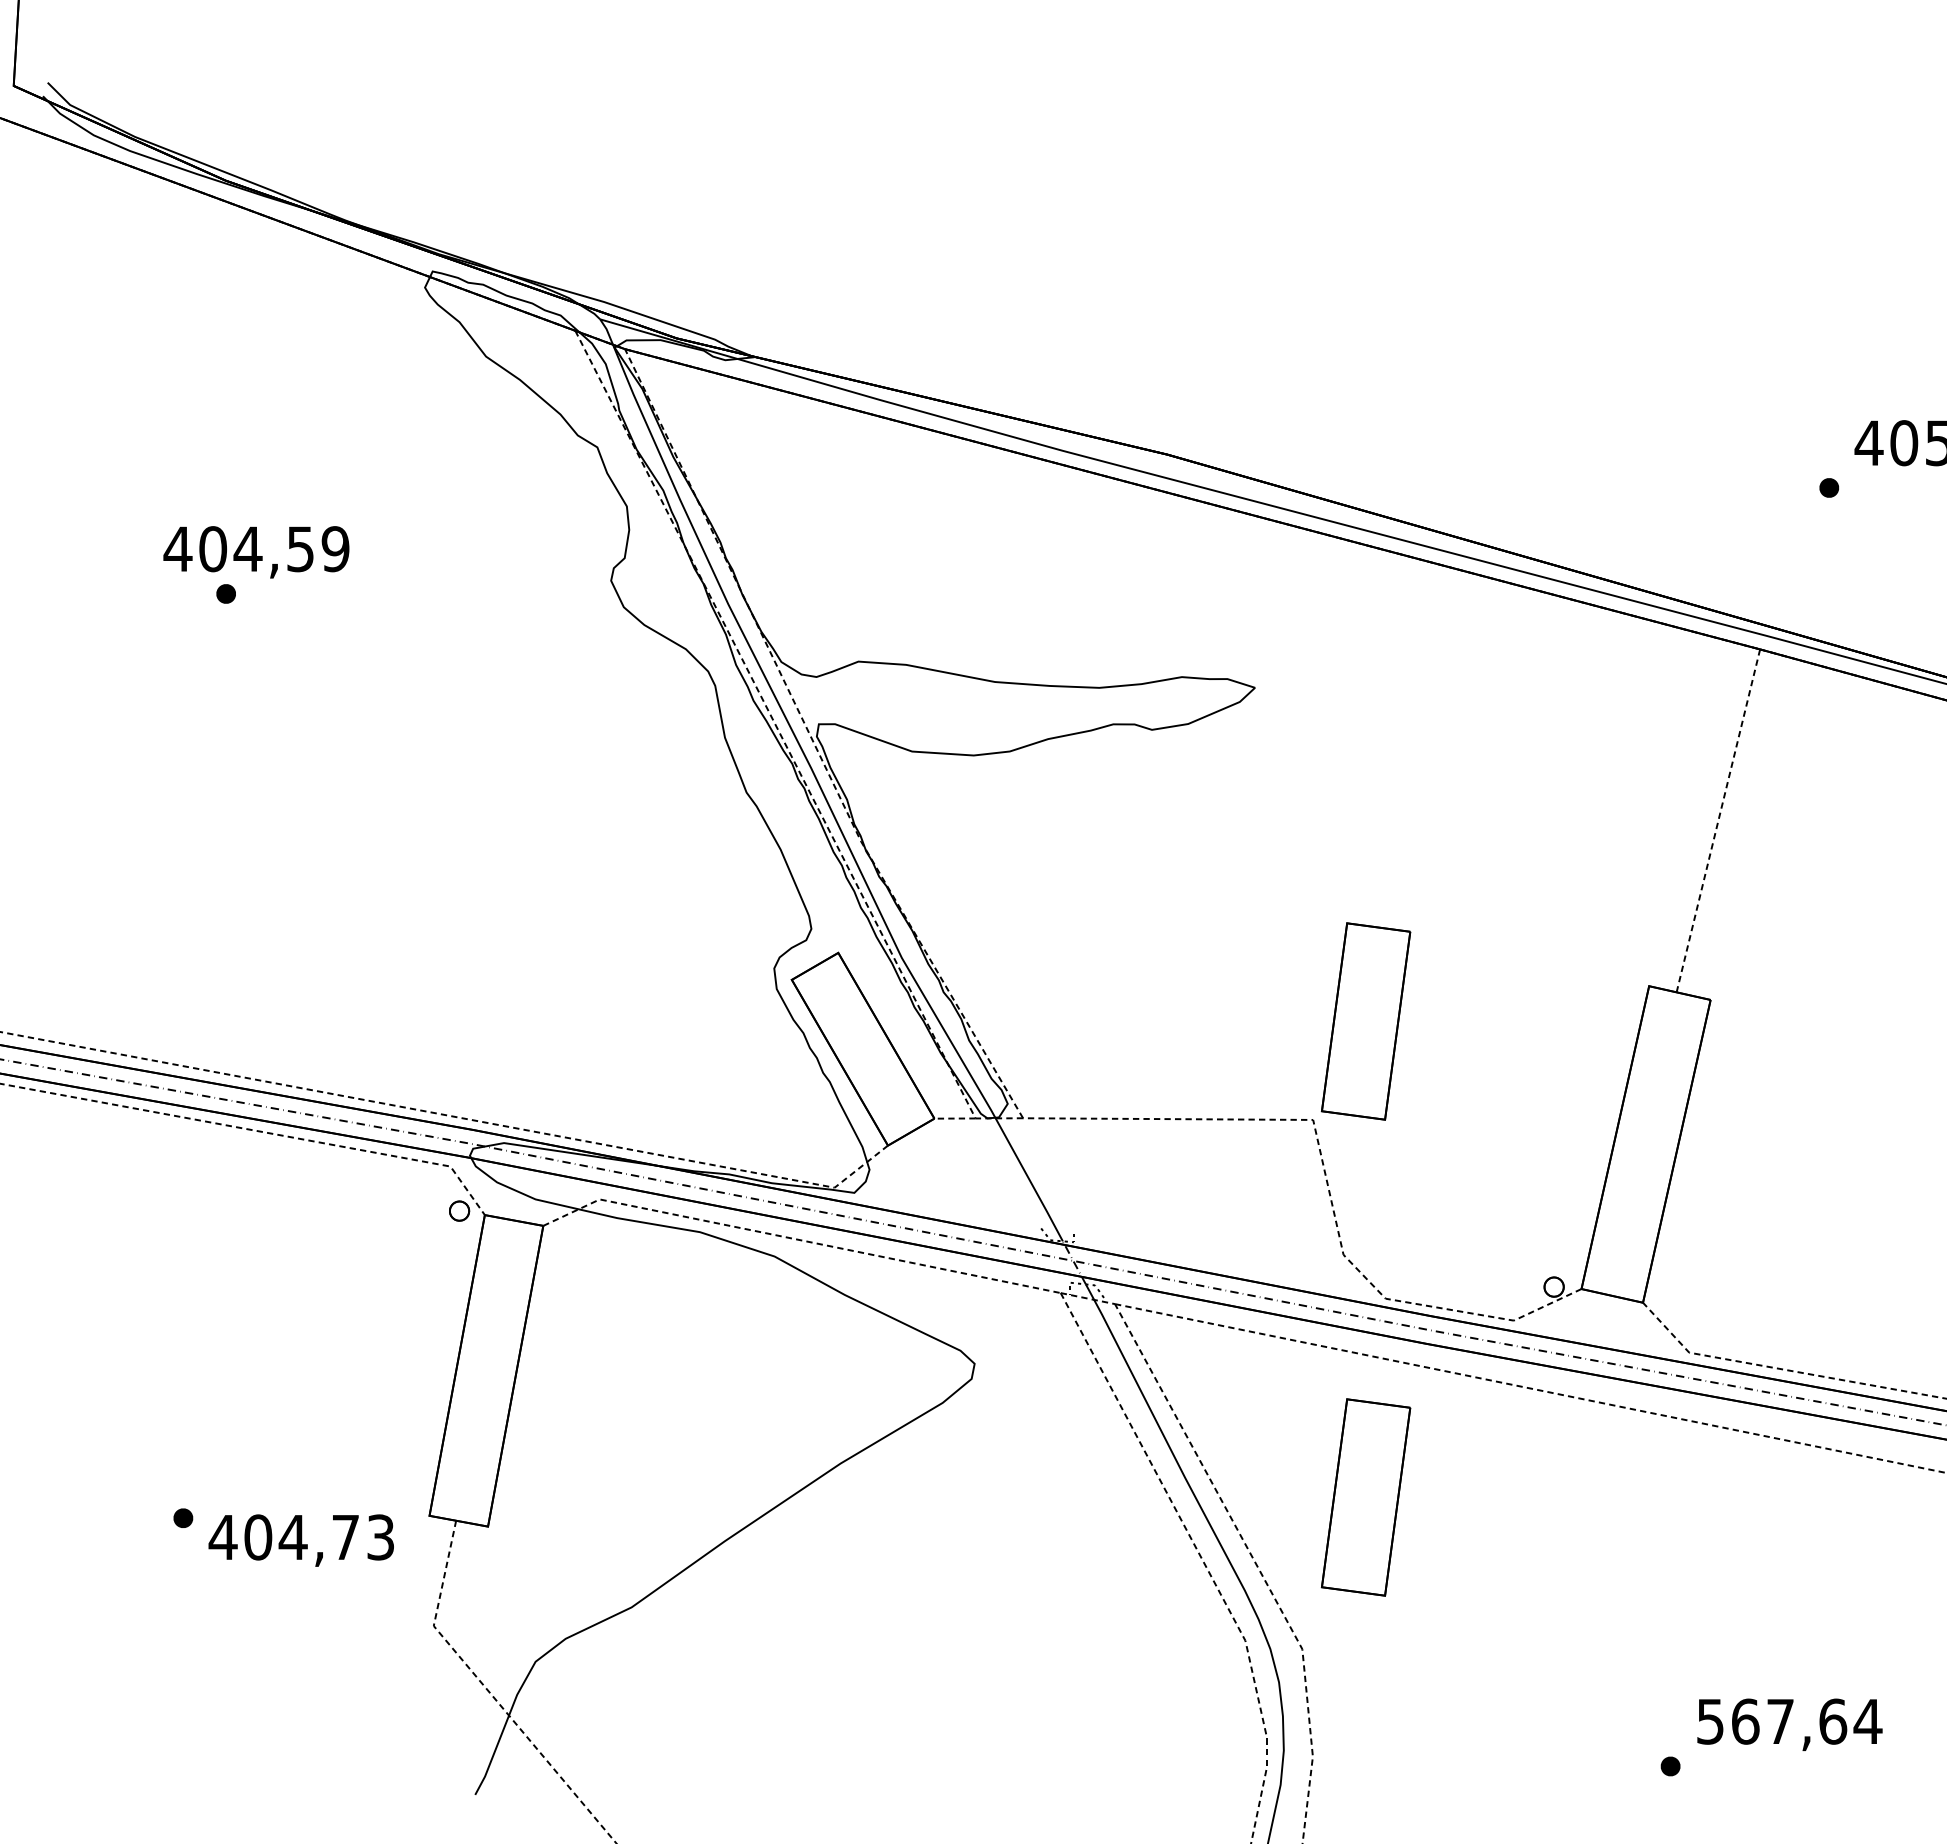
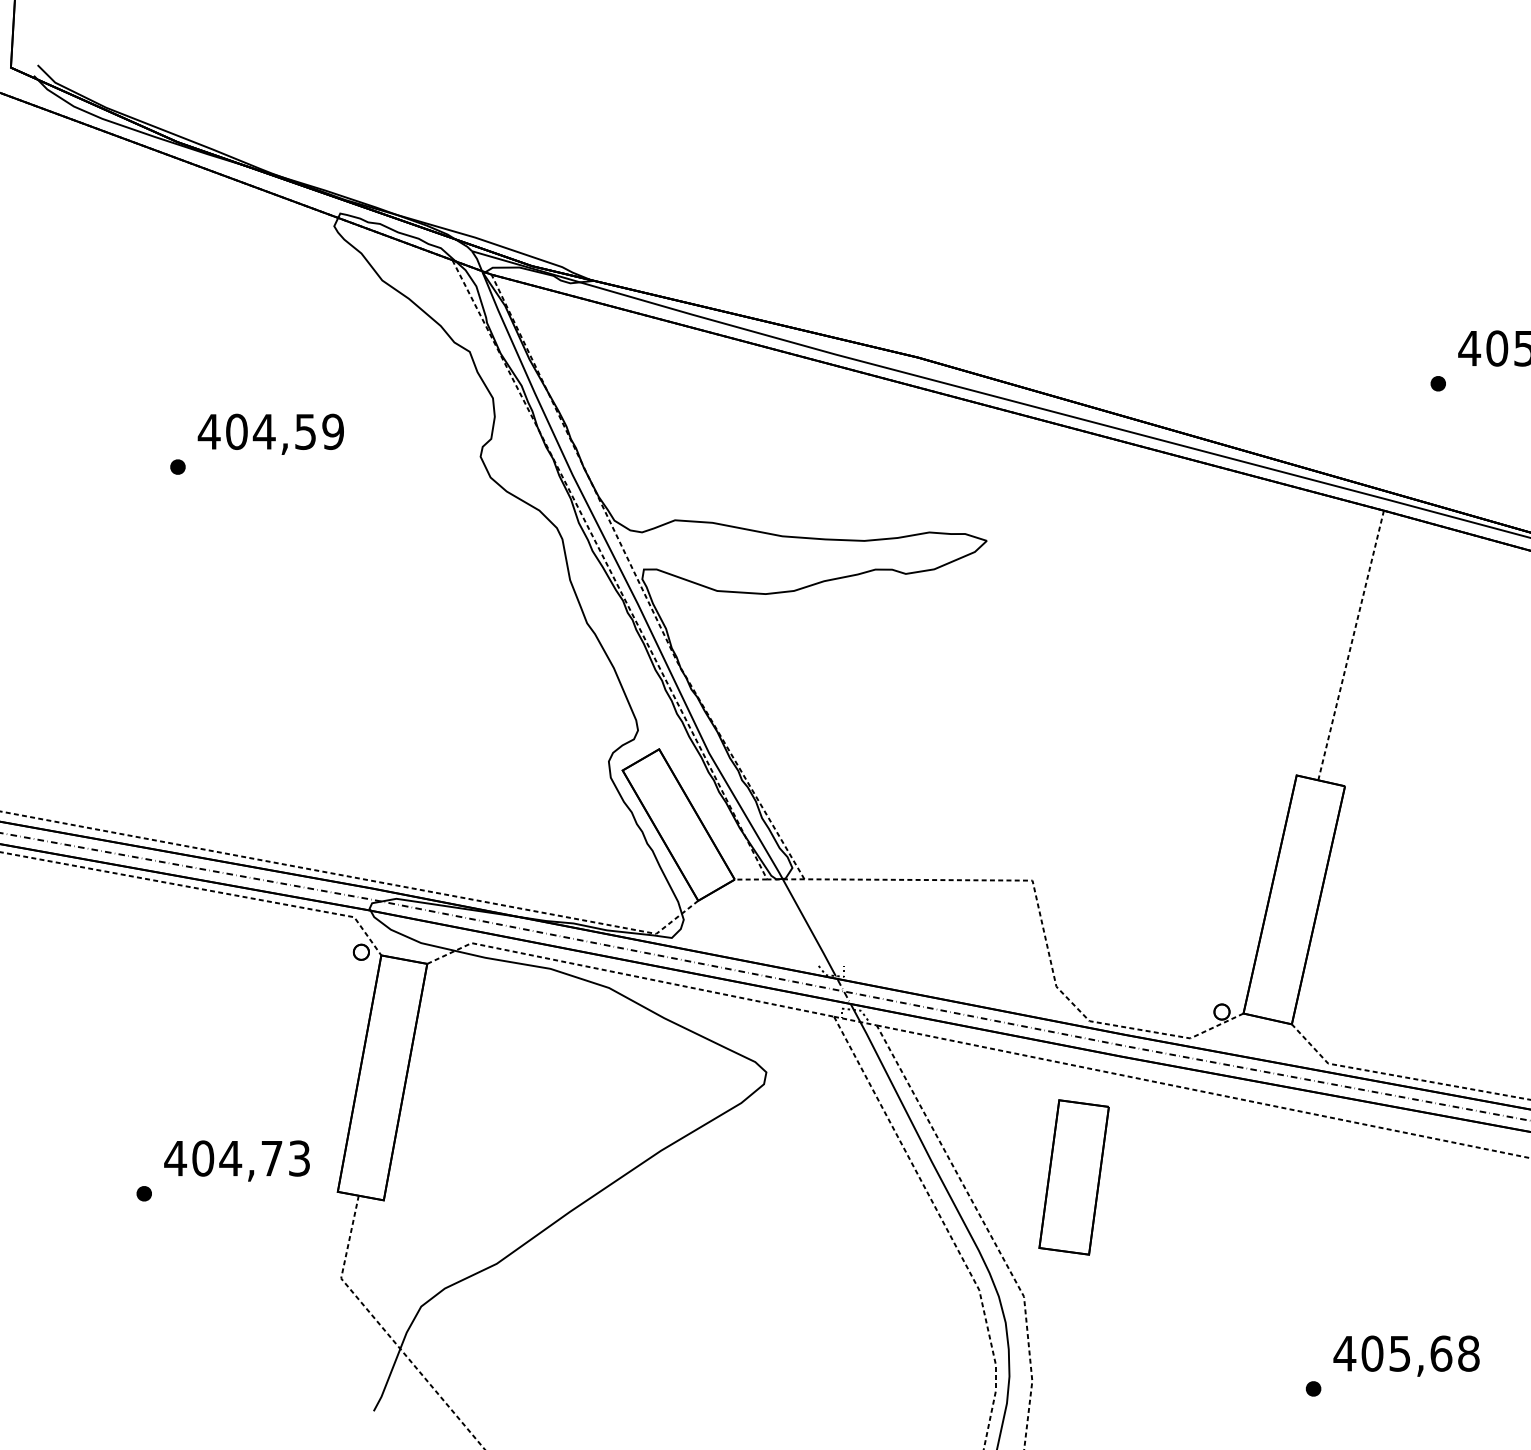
text: (256, 552) -> (270, 434), moved
part: (1365, 1021) -> (1073, 803), removed
text: (300, 1540) -> (236, 1160), moved
text: (1788, 1721) -> (1406, 1353), 567,64 -> 405,68

